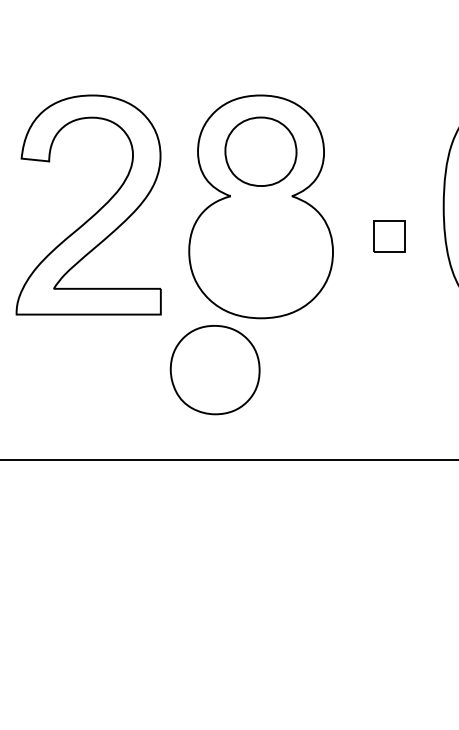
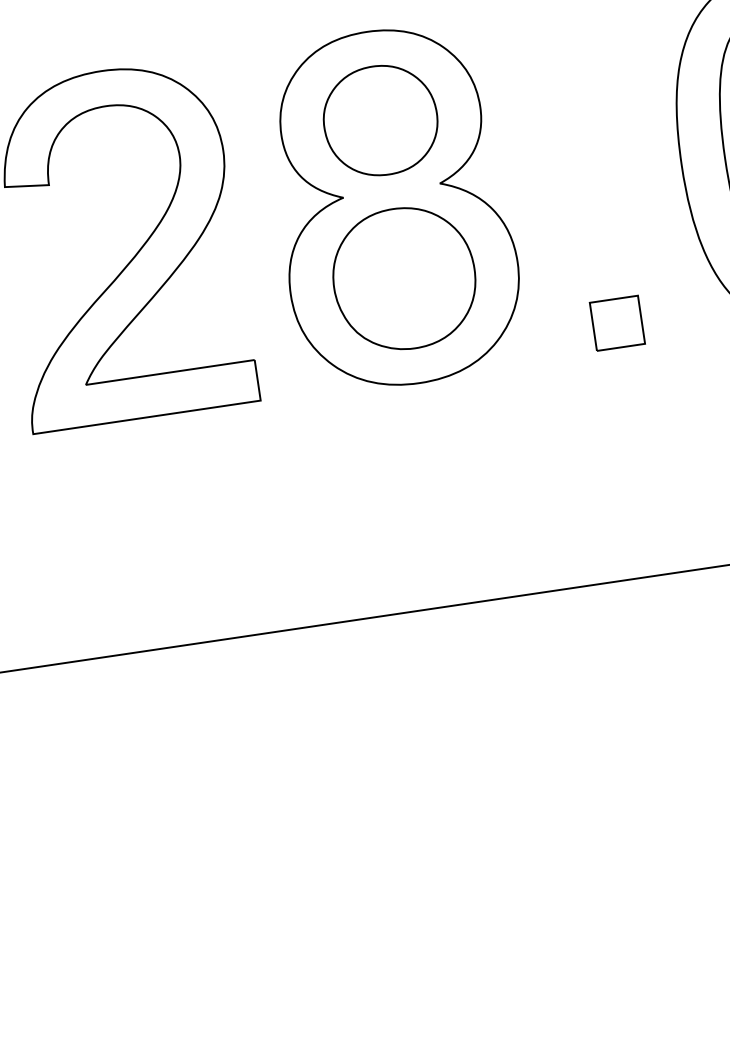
part: (389, 236) -> (617, 323), moved
part: (214, 370) -> (403, 279), moved

